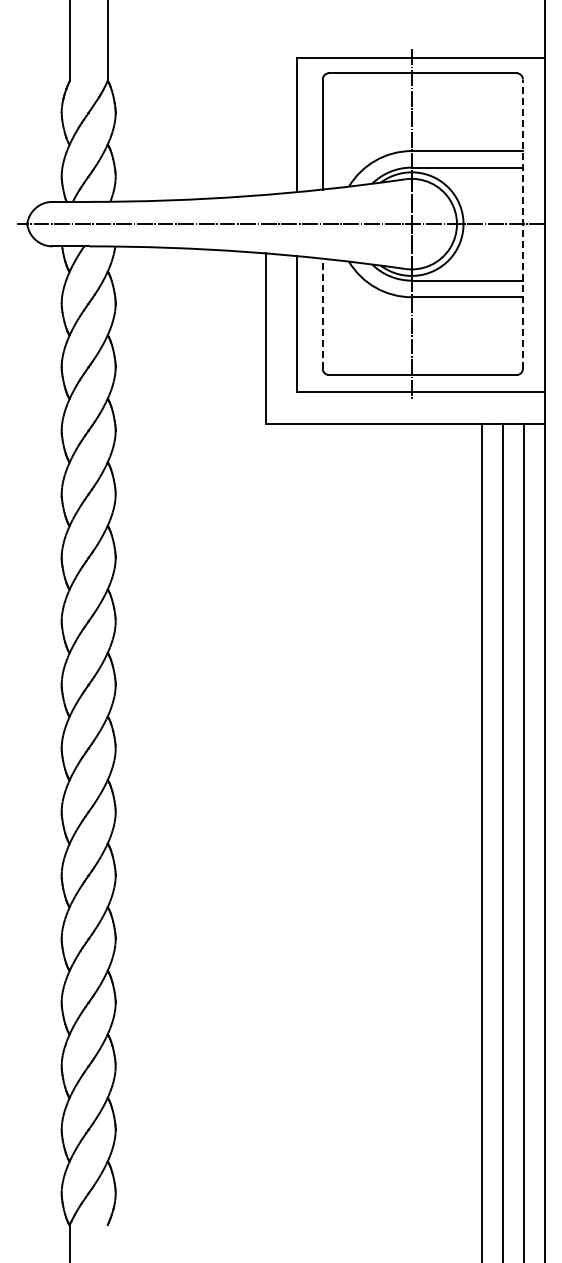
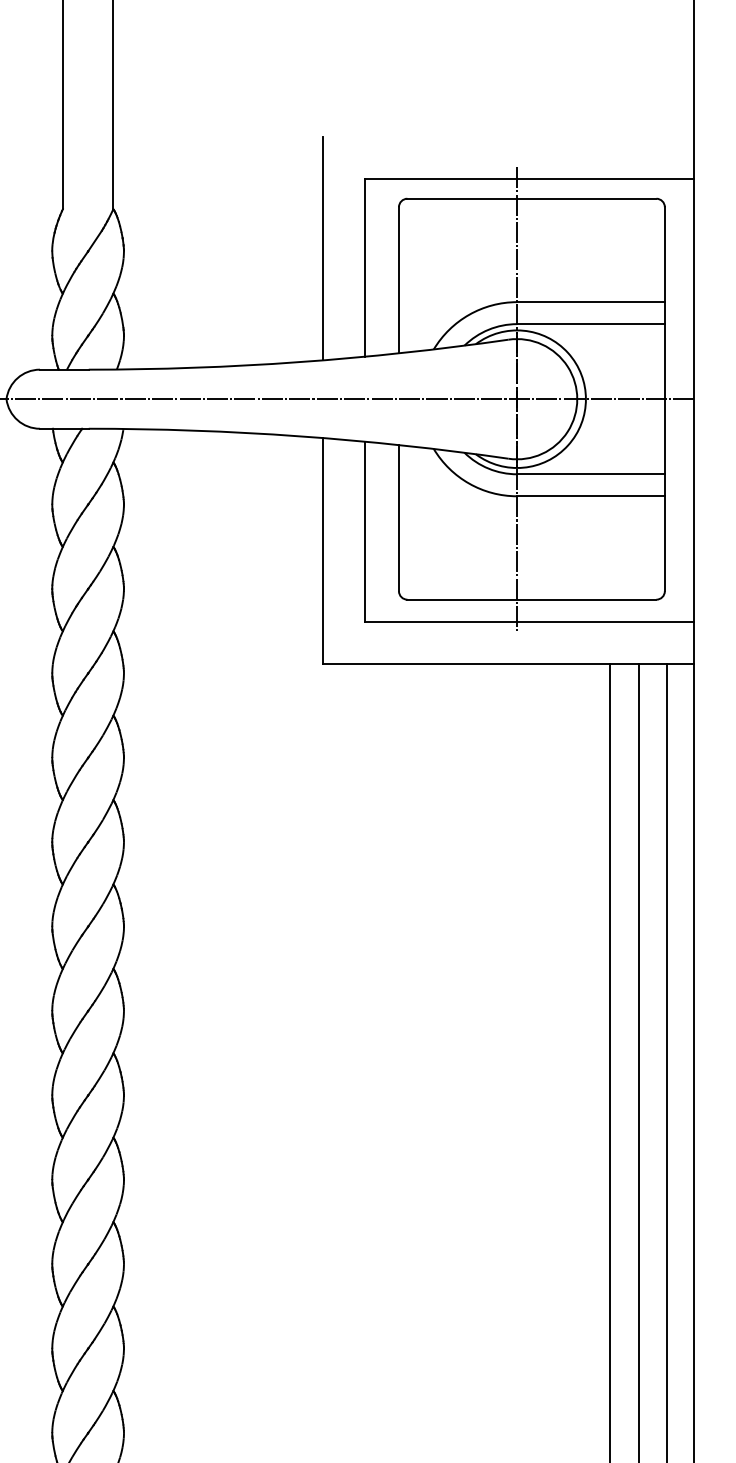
line: (265, 110) -> (322, 248), added
line: (522, 224) -> (664, 399), dashed -> solid
line: (322, 313) -> (398, 517), dashed -> solid

